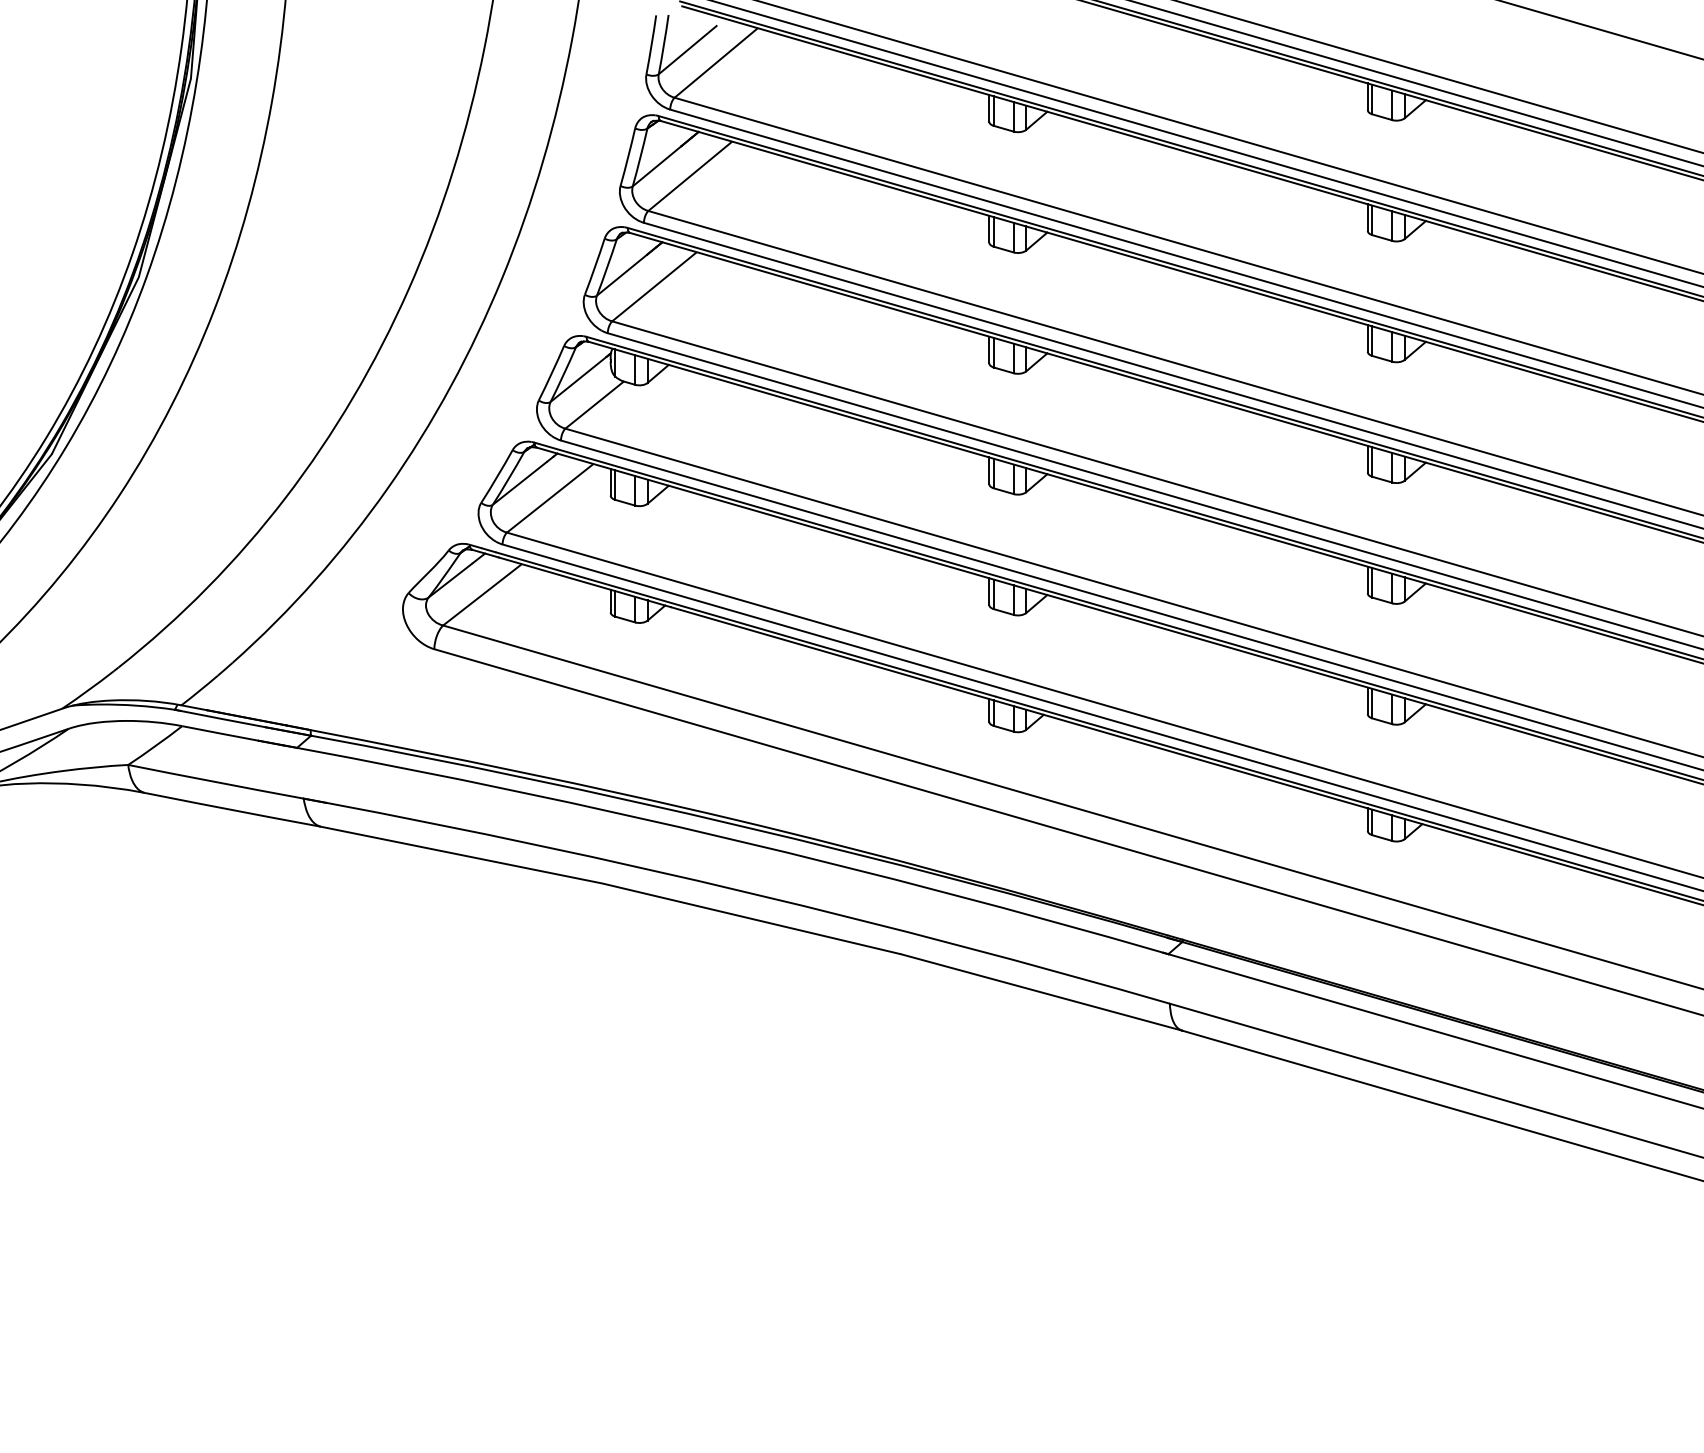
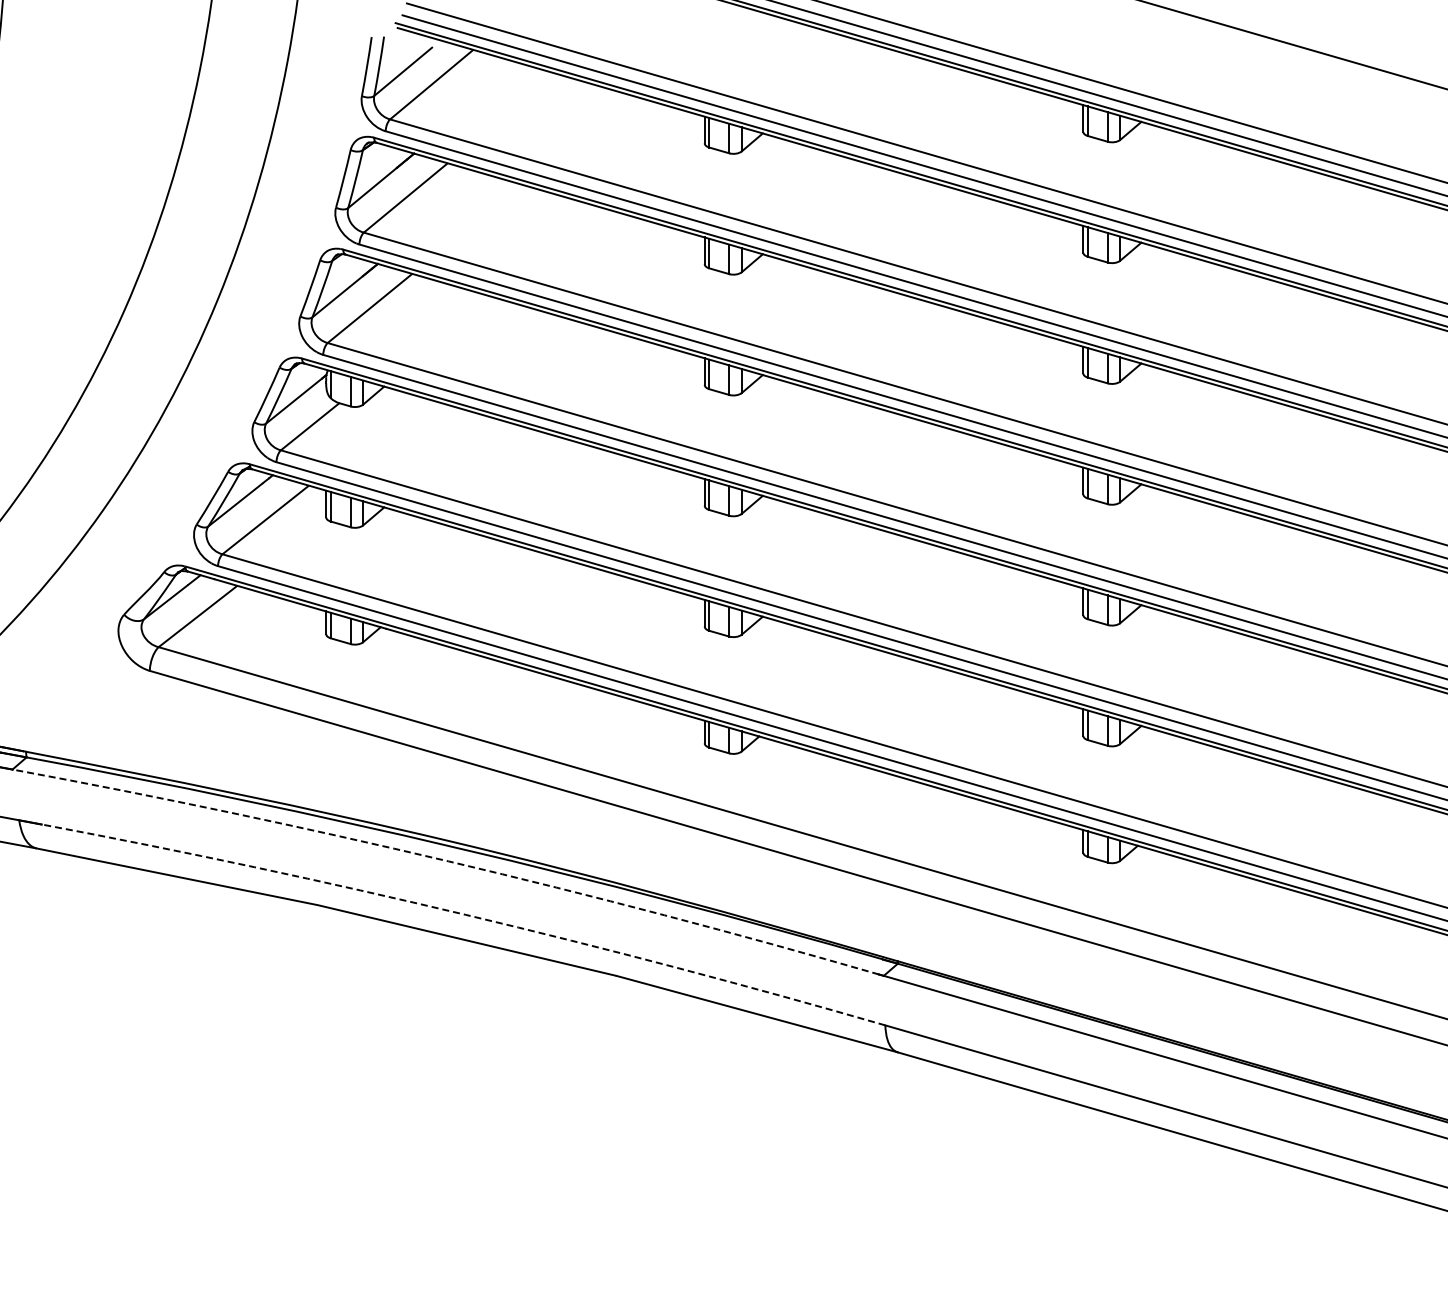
arc: (732, 839) -> (447, 861), solid -> dashed
arc: (750, 893) -> (465, 915), solid -> dashed

